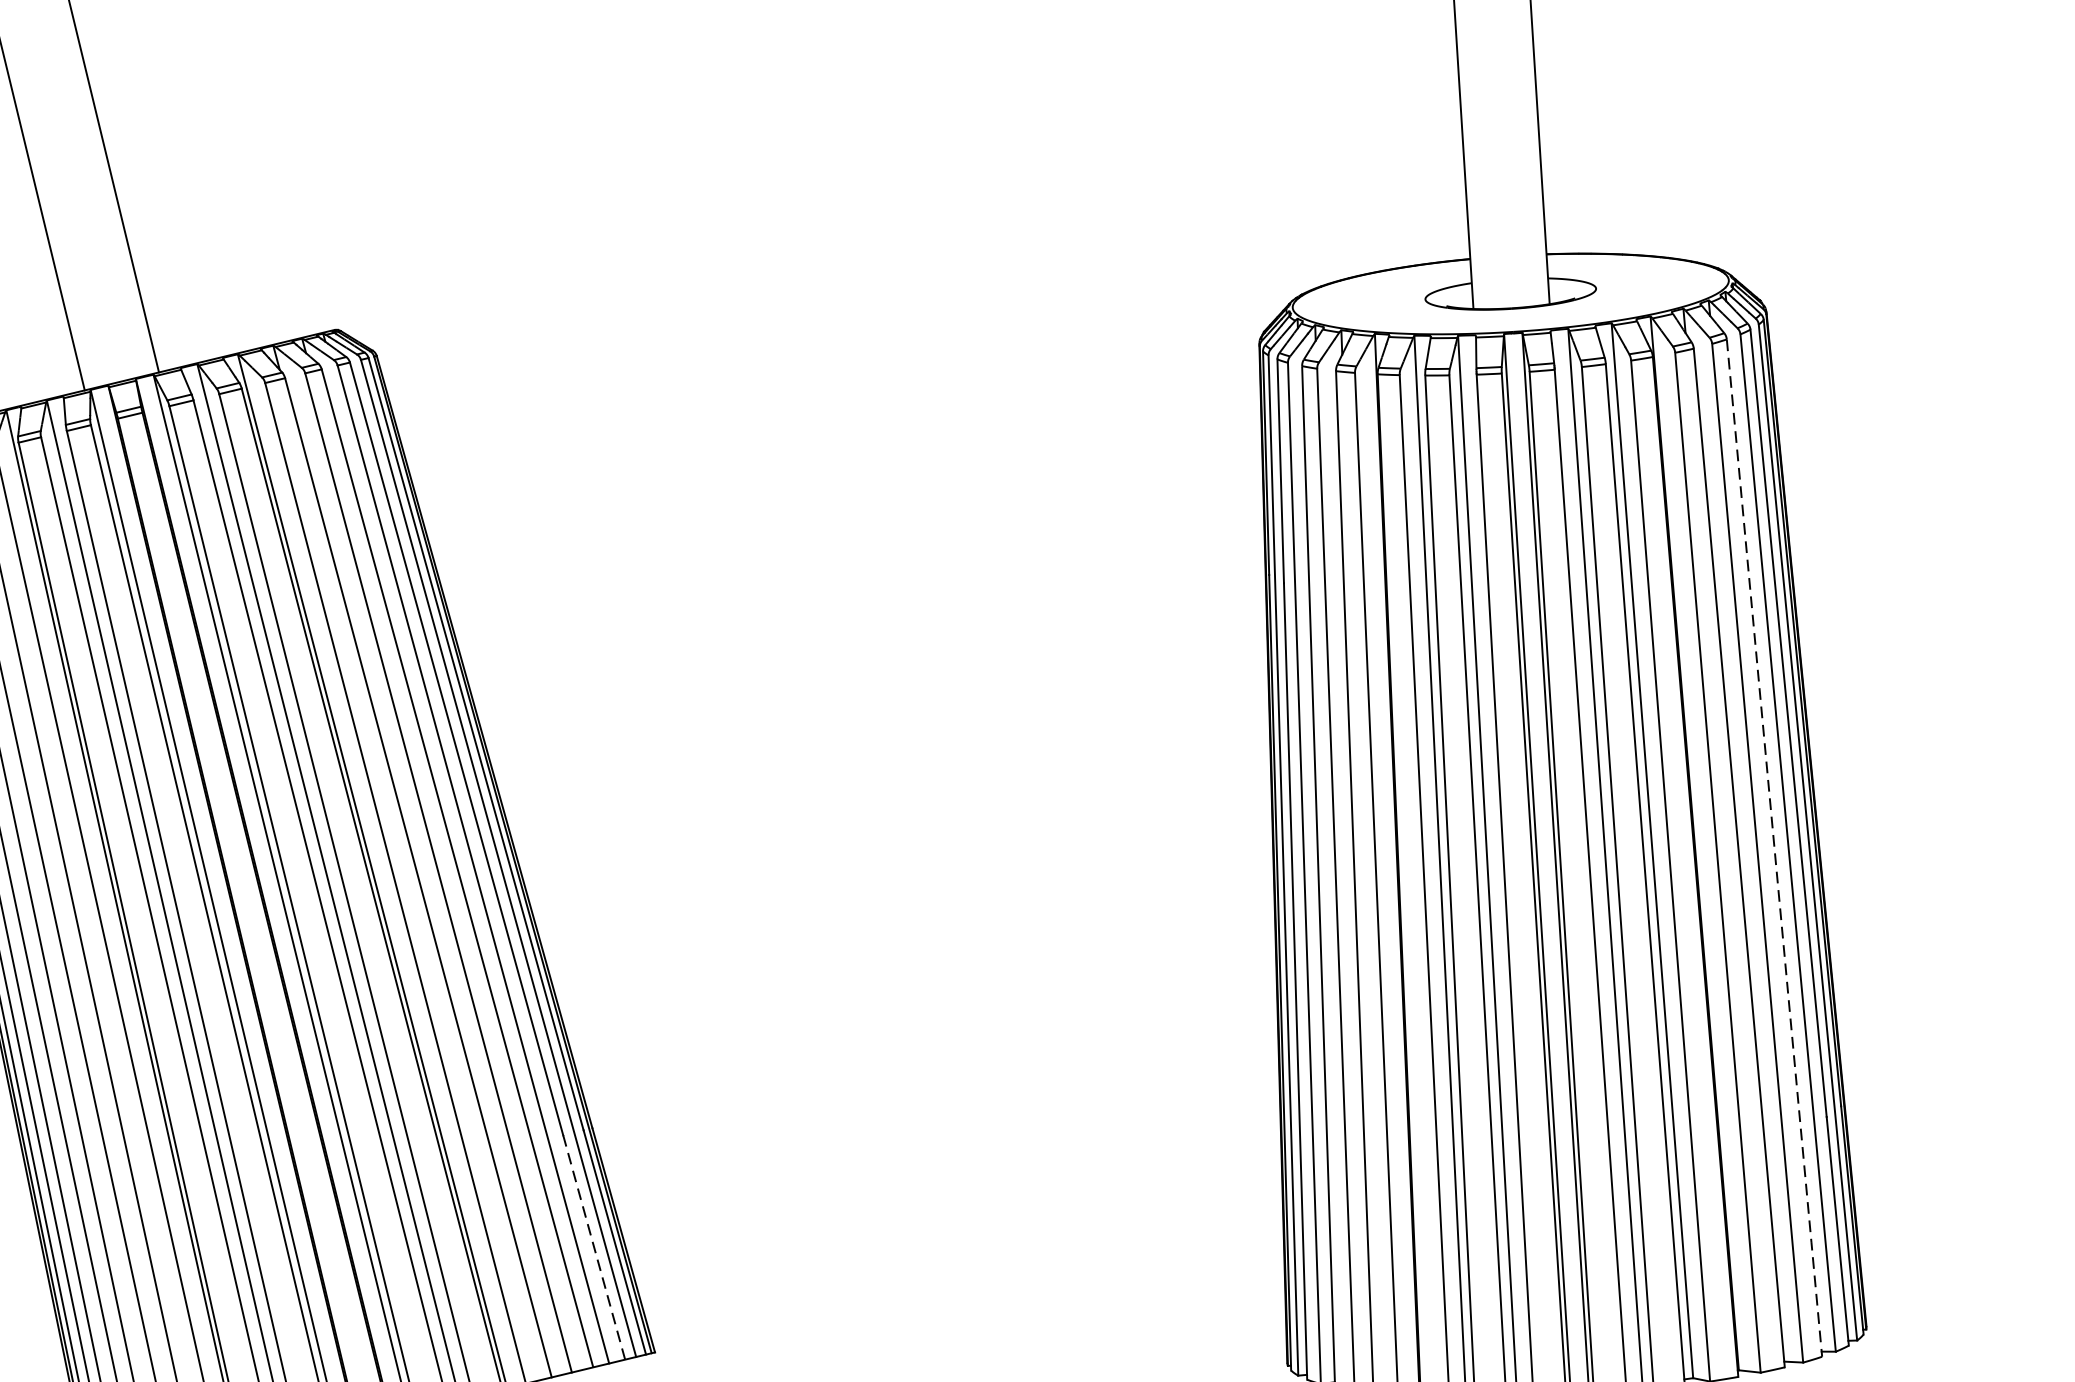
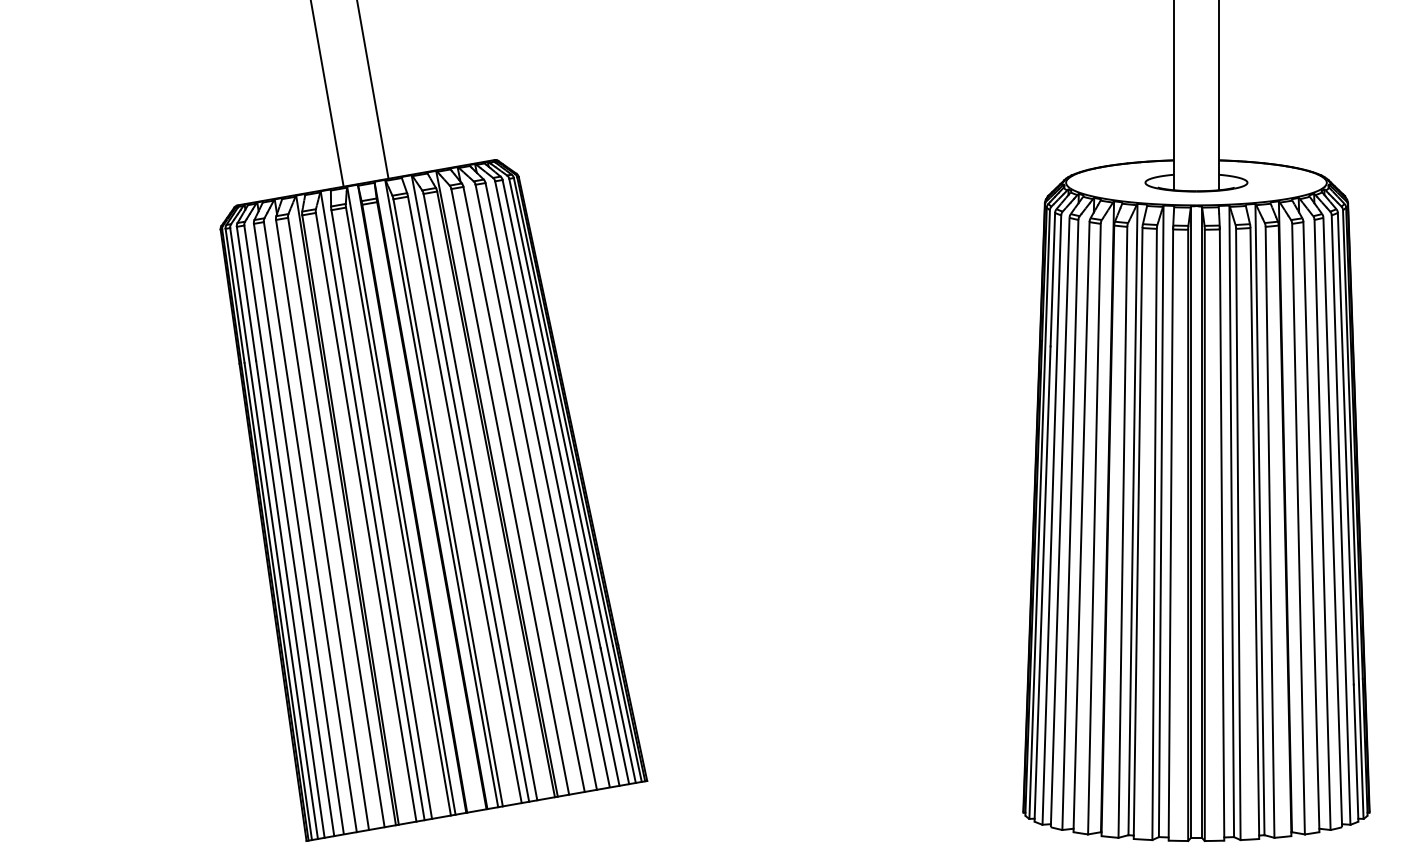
line: (1774, 849) -> (1332, 523), dashed -> solid
line: (595, 1247) -> (615, 716), dashed -> solid

